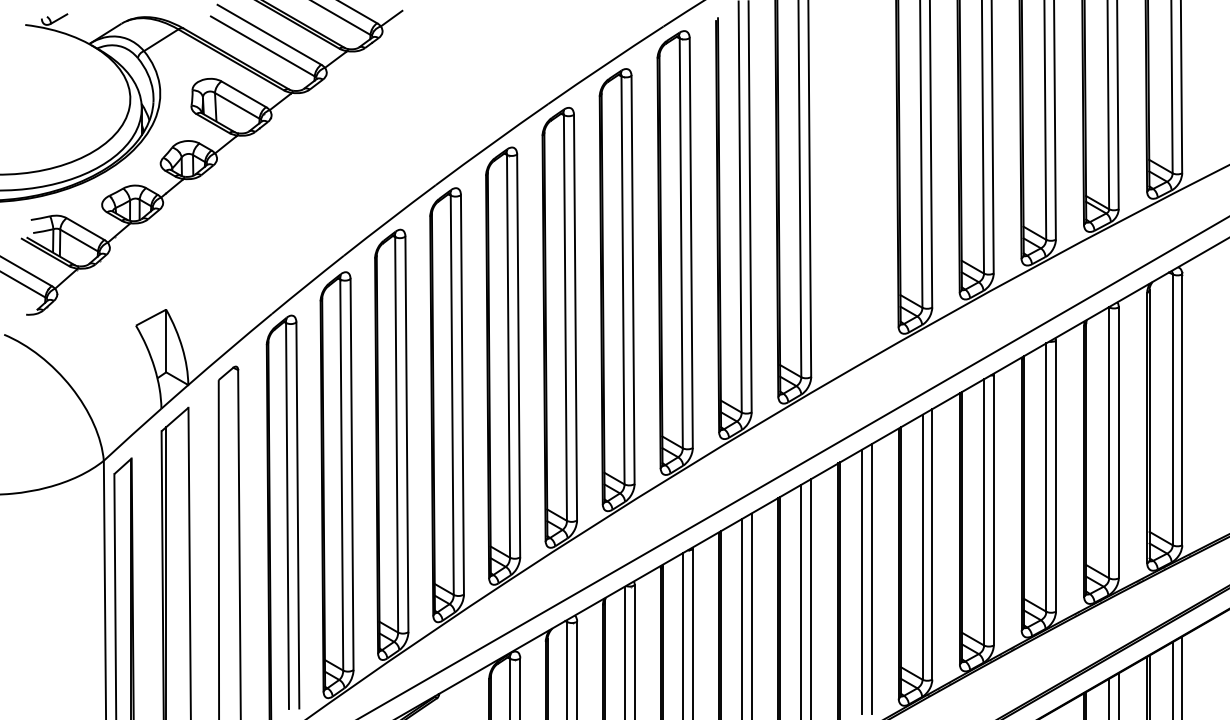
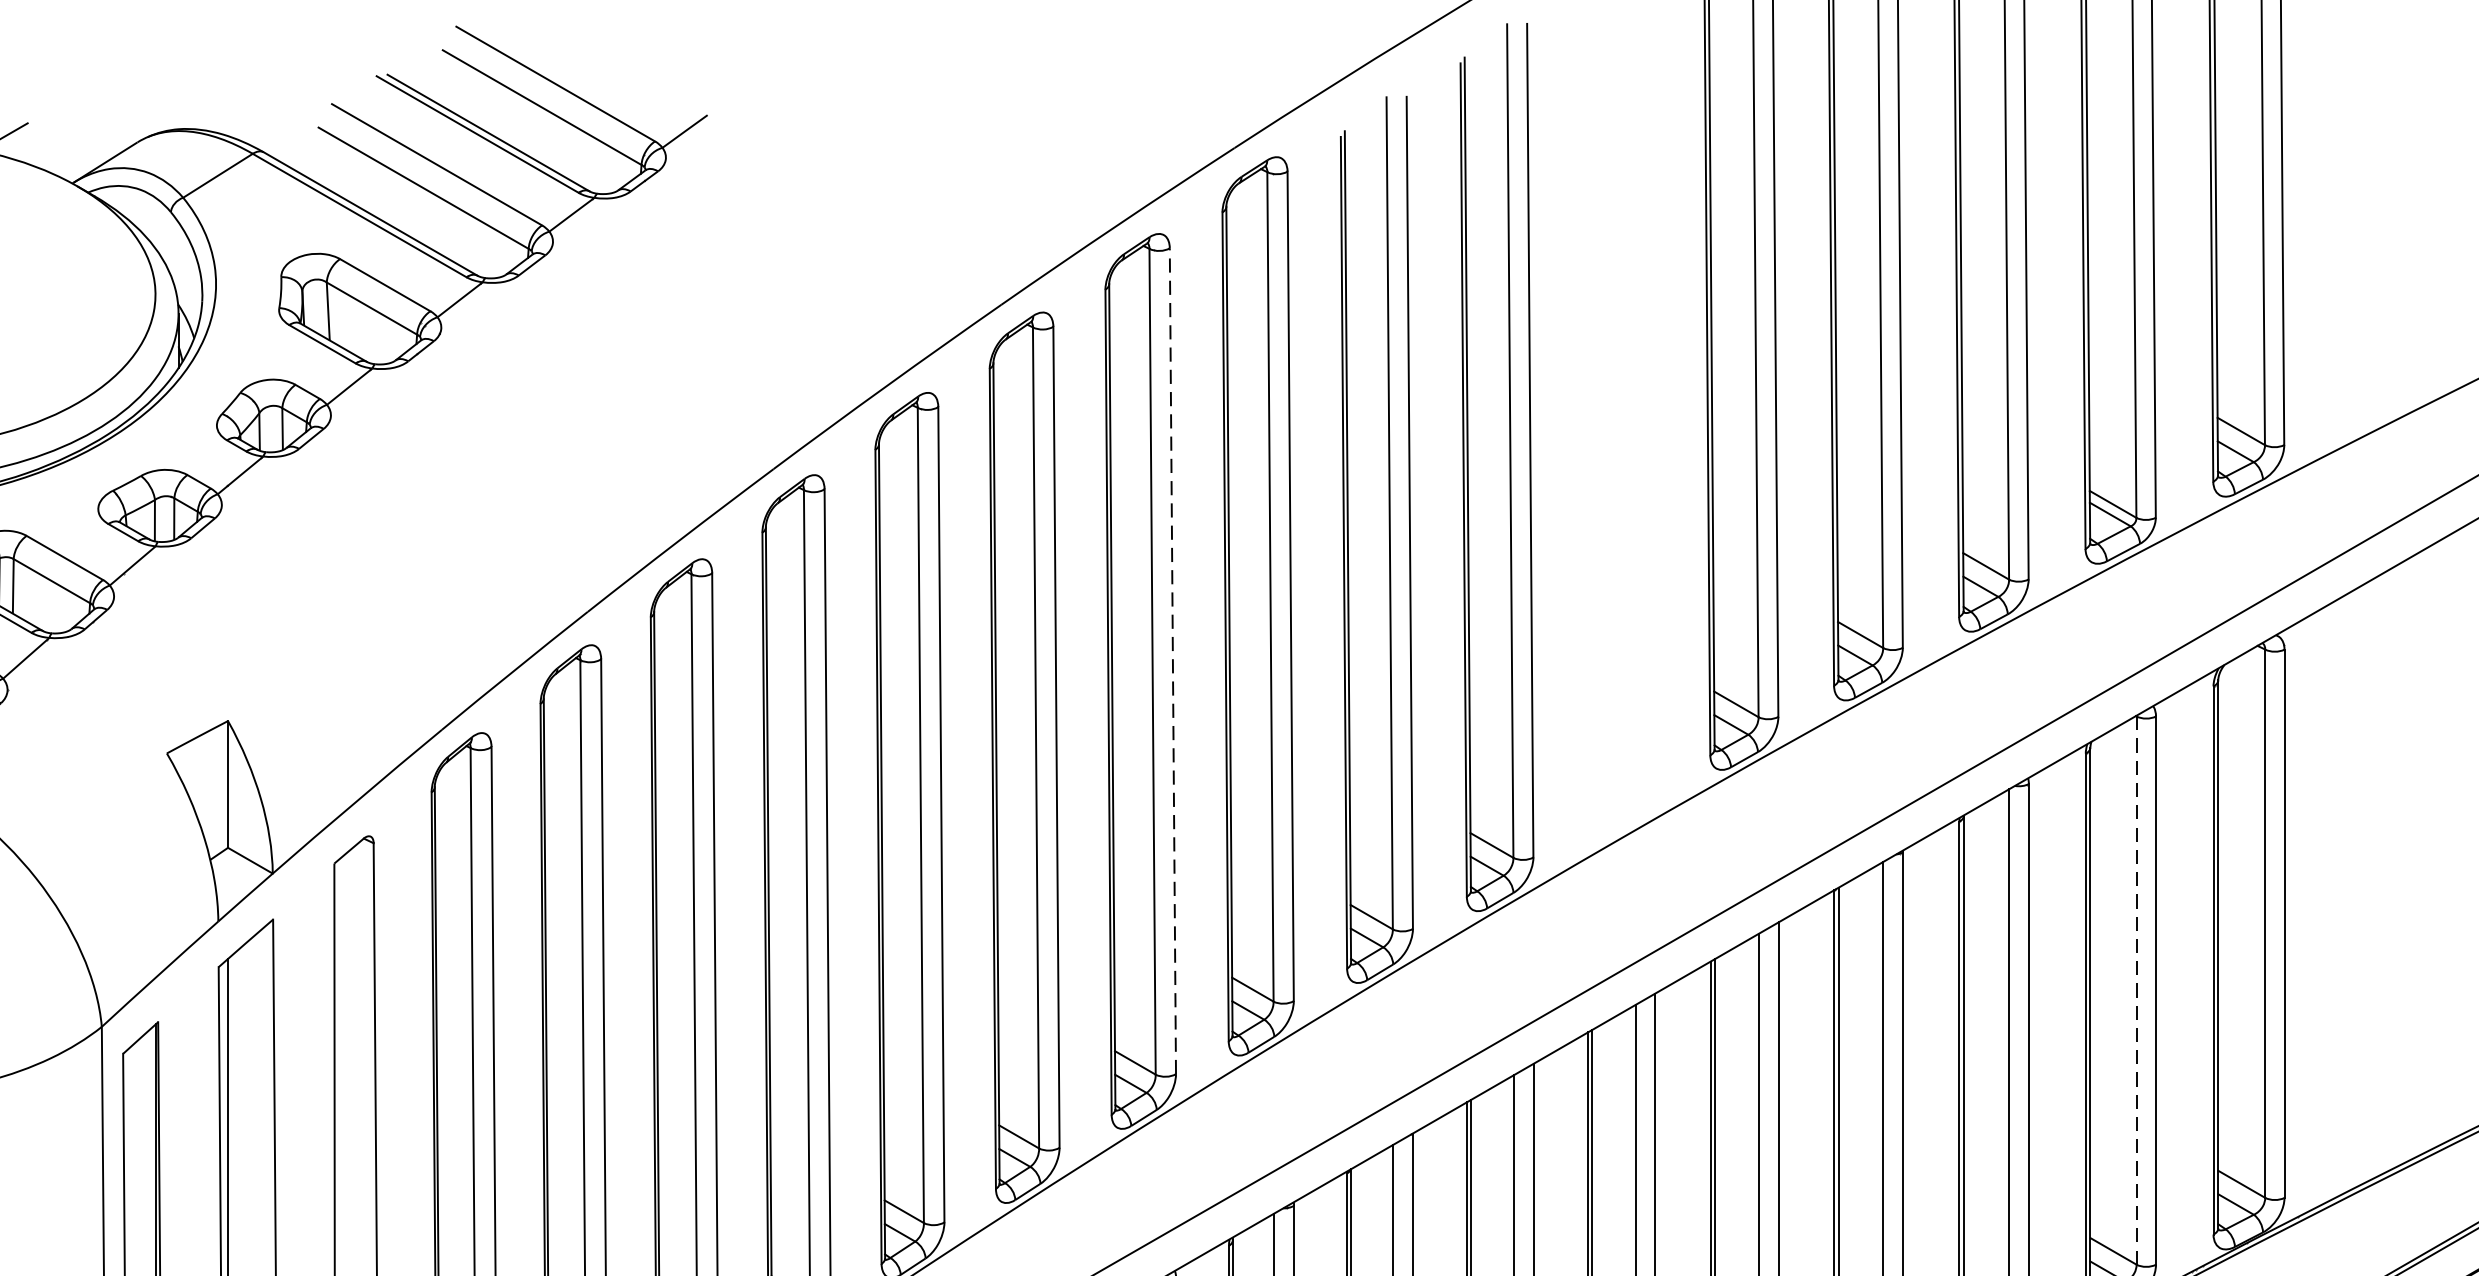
line: (633, 279) -> (1173, 659), solid -> dashed
line: (1109, 442) -> (2137, 989), solid -> dashed

